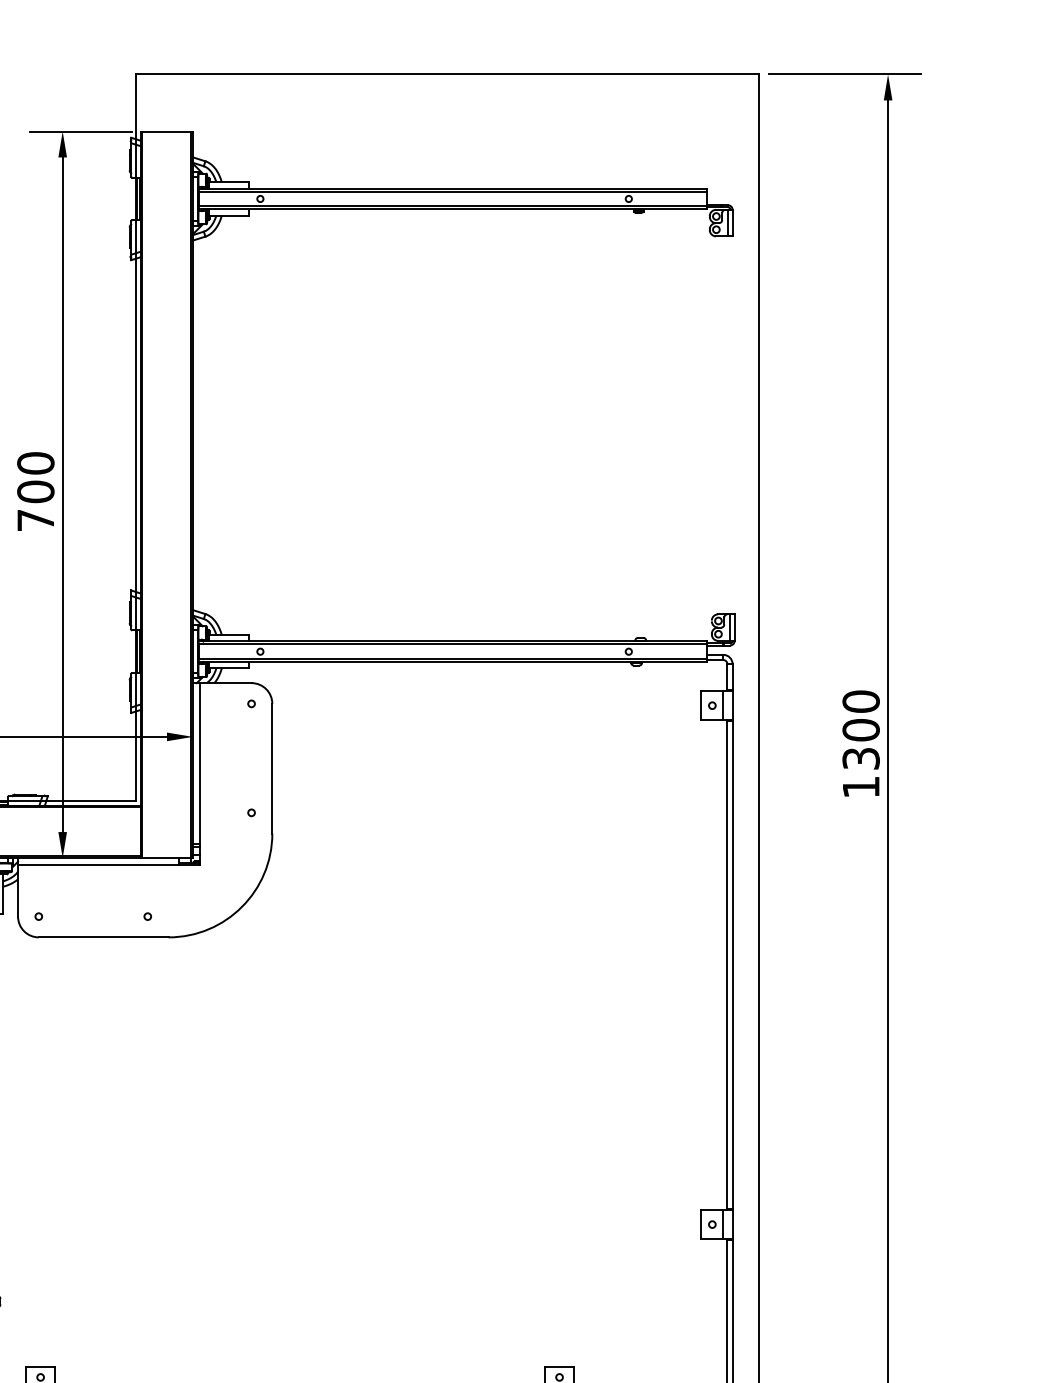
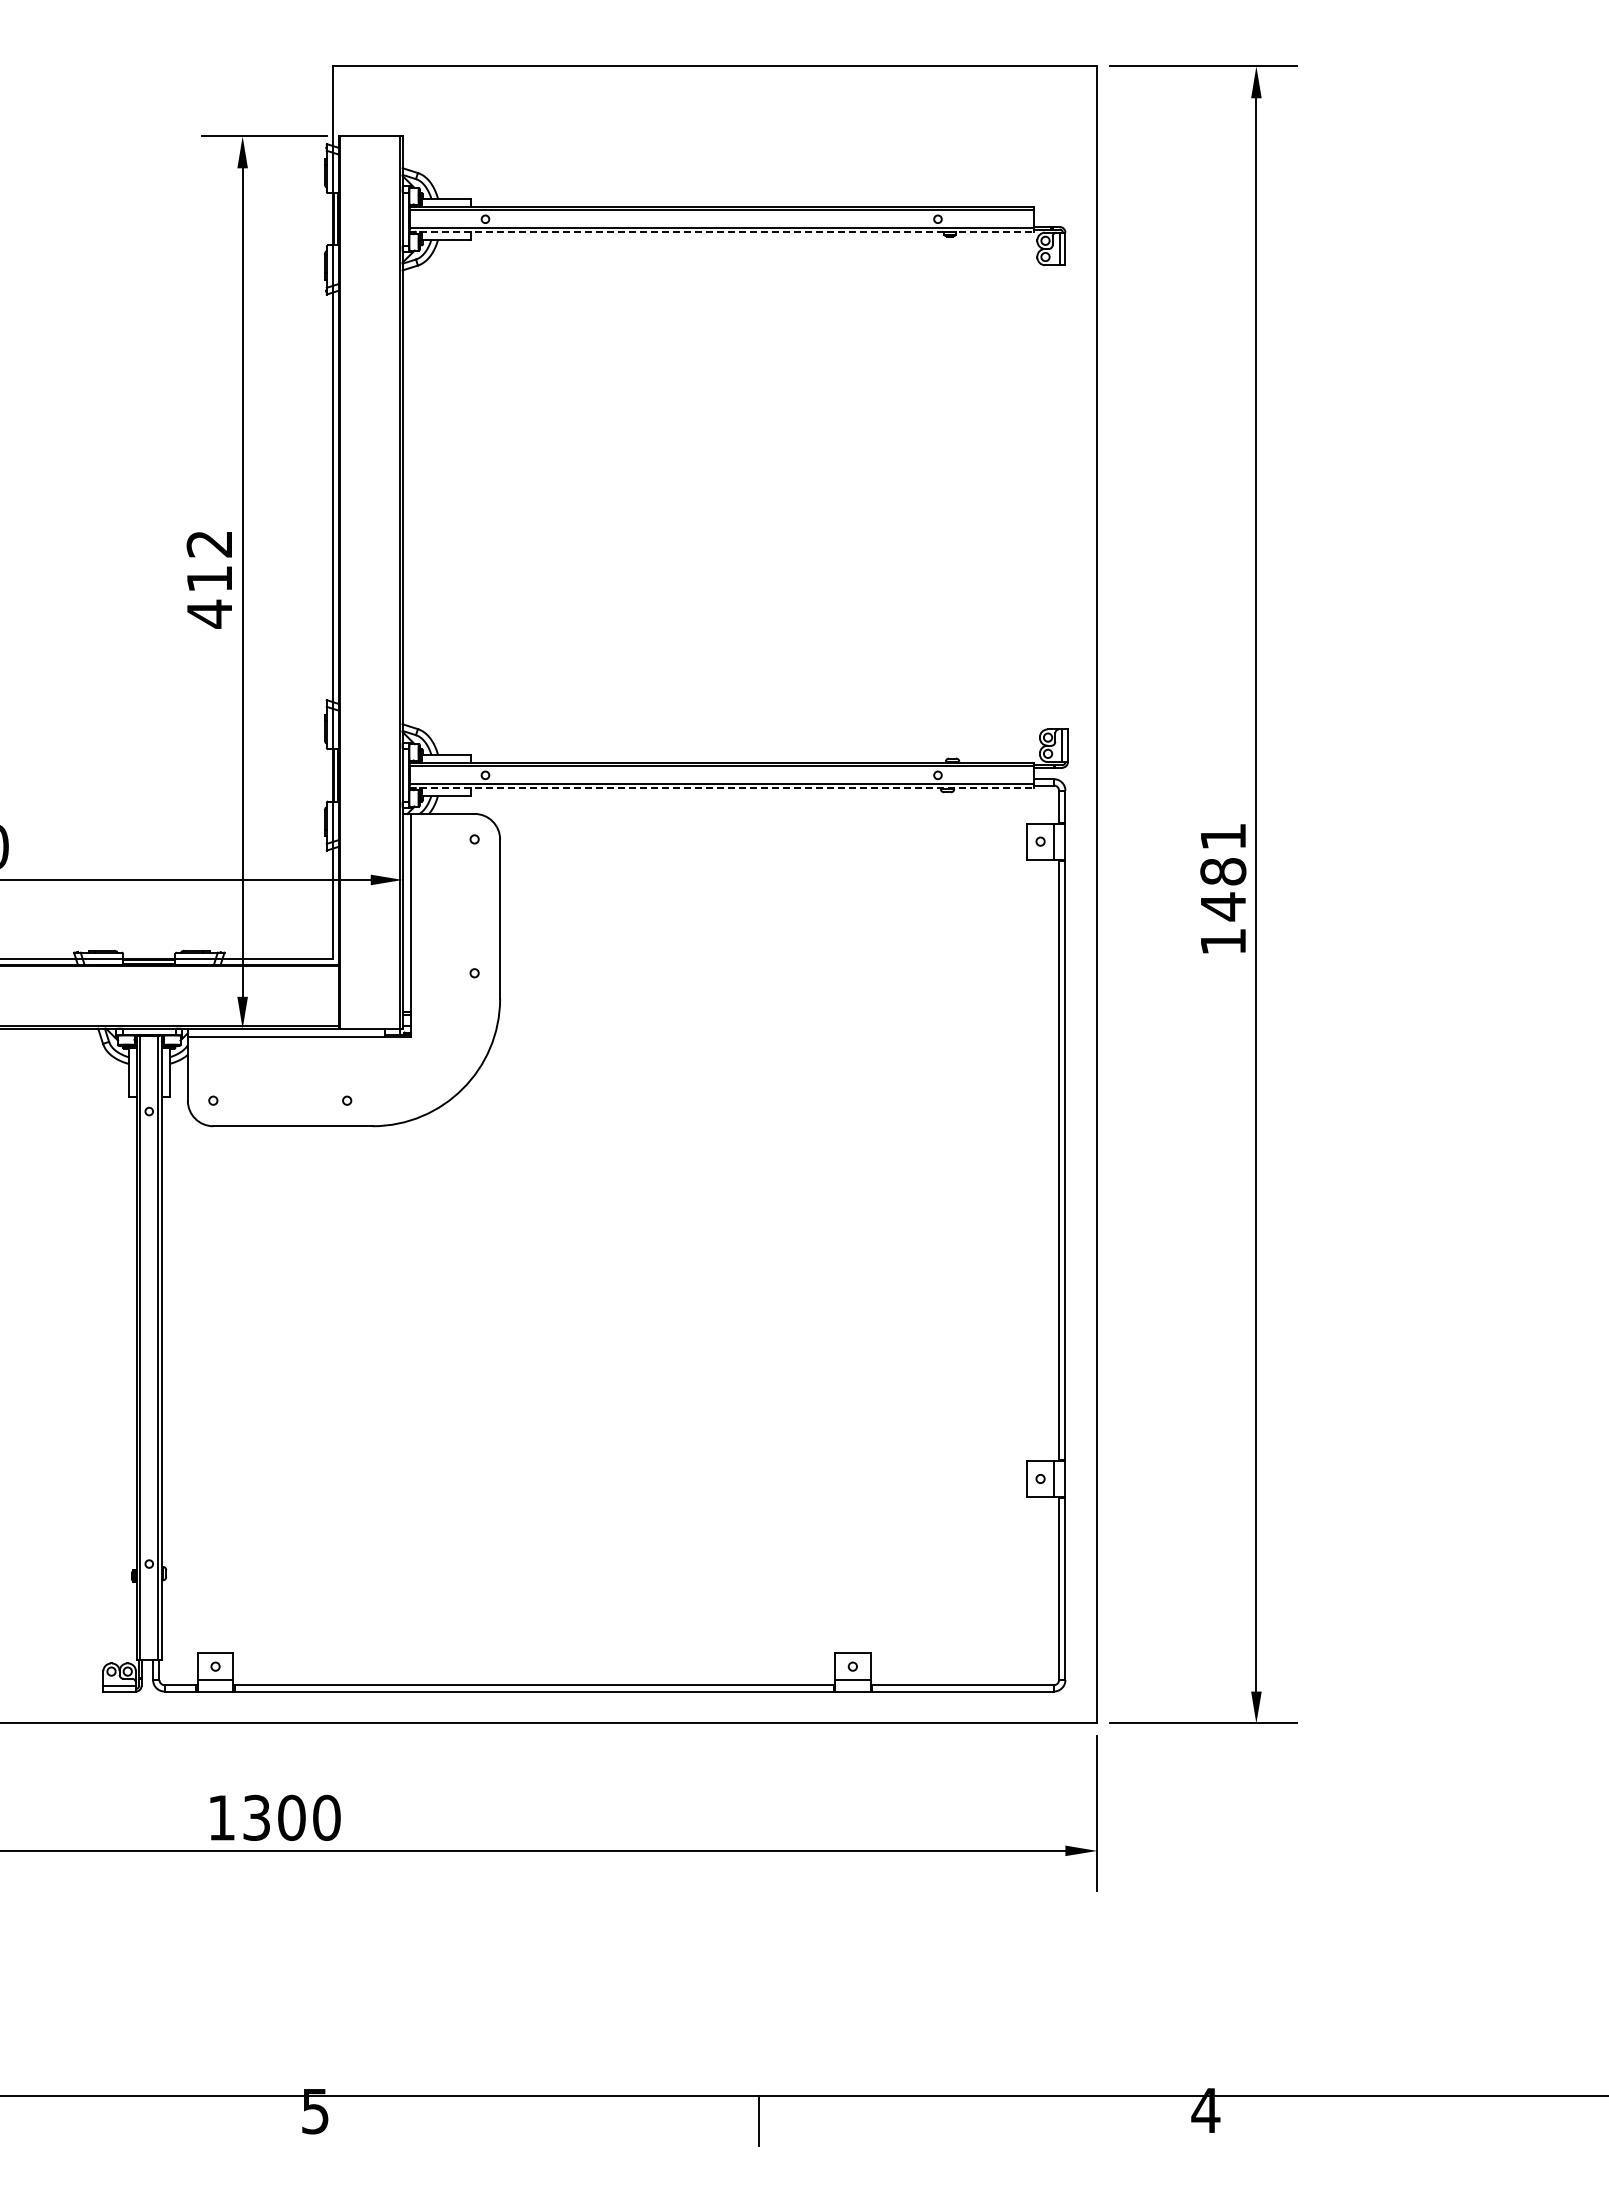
line: (452, 209) -> (721, 232), solid -> dashed
text: (35, 492) -> (209, 579), 700 -> 412
line: (452, 662) -> (721, 788), solid -> dashed
text: (861, 729) -> (1223, 871), 1300 -> 1481

